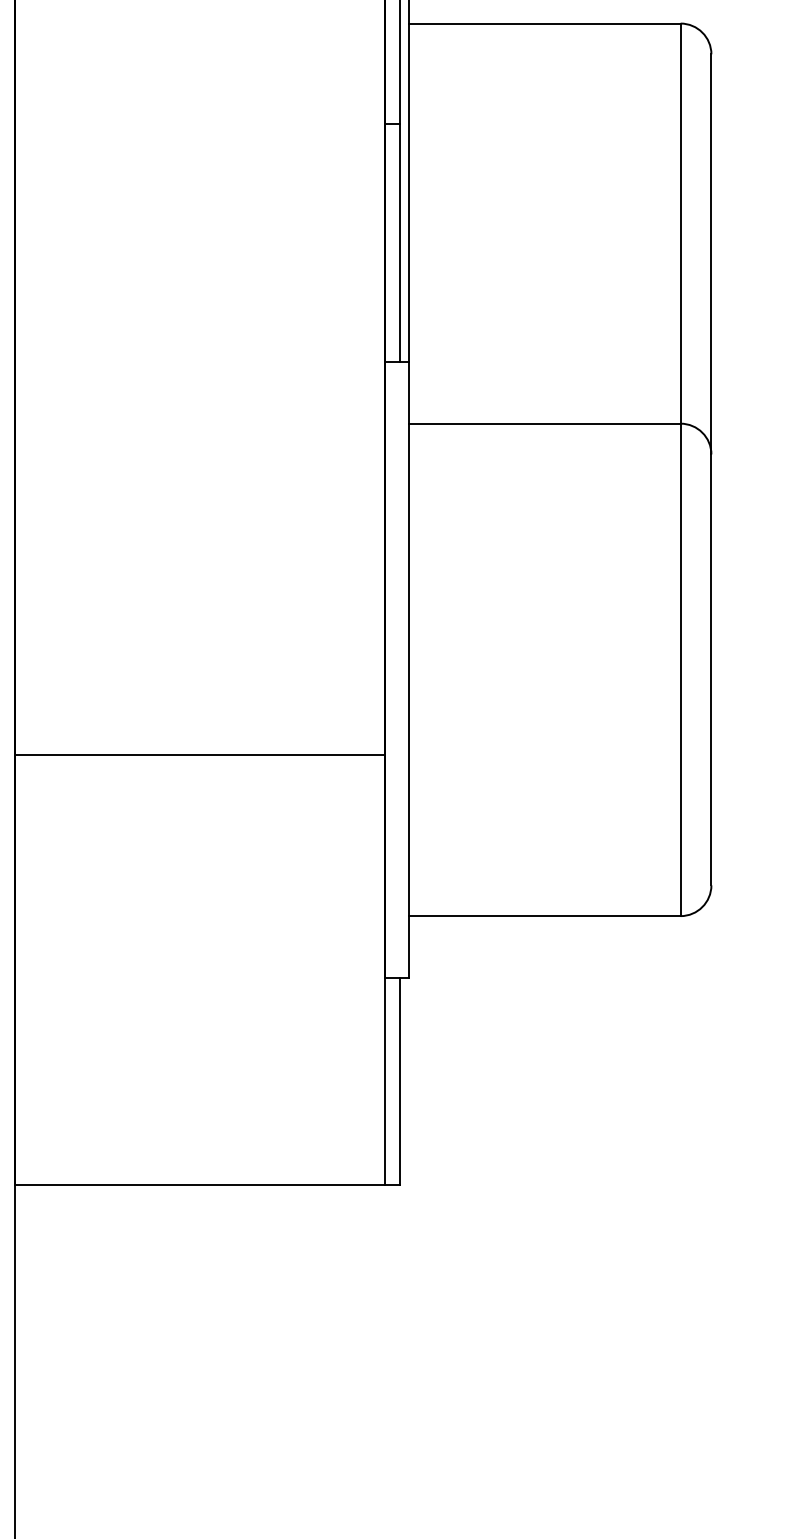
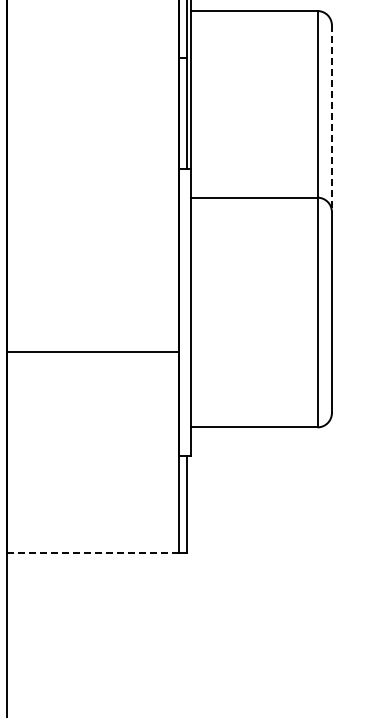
line: (710, 256) -> (331, 119), solid -> dashed
line: (200, 1186) -> (93, 553), solid -> dashed

